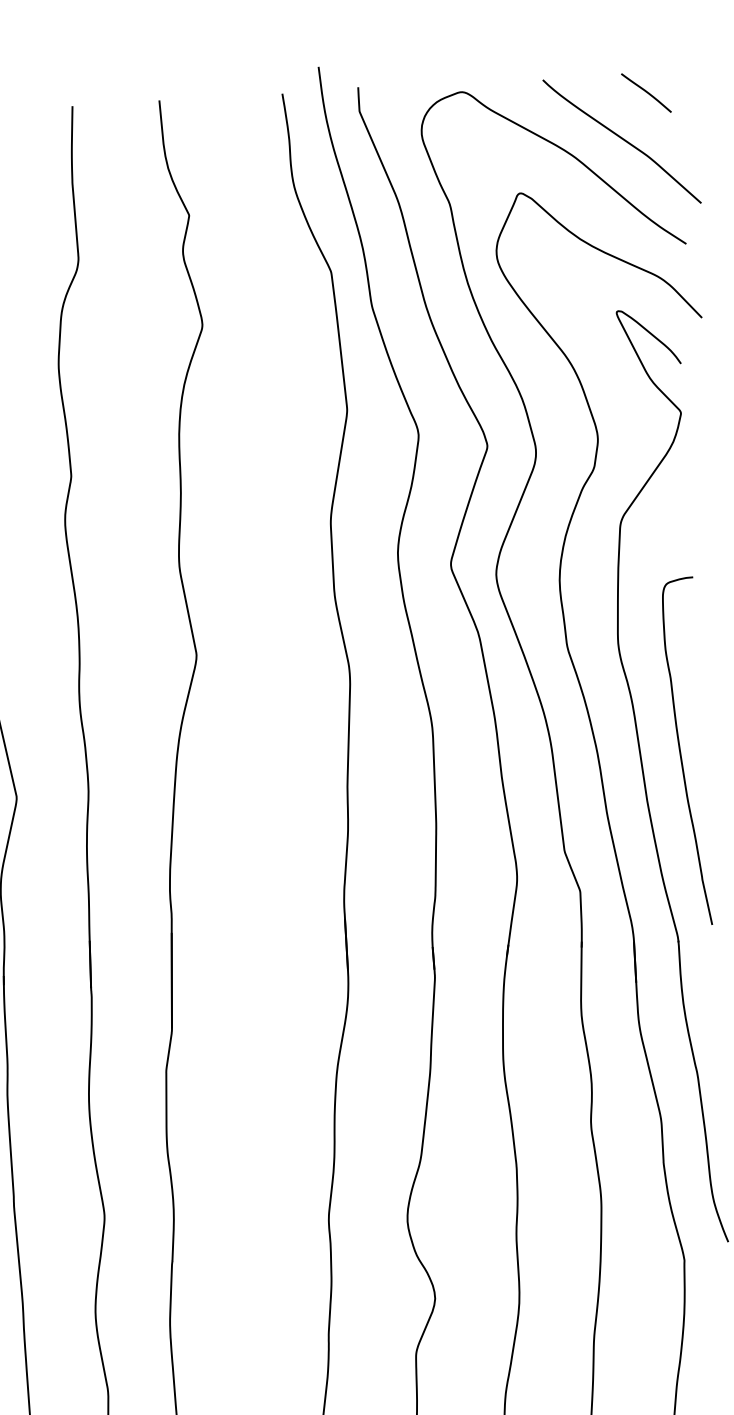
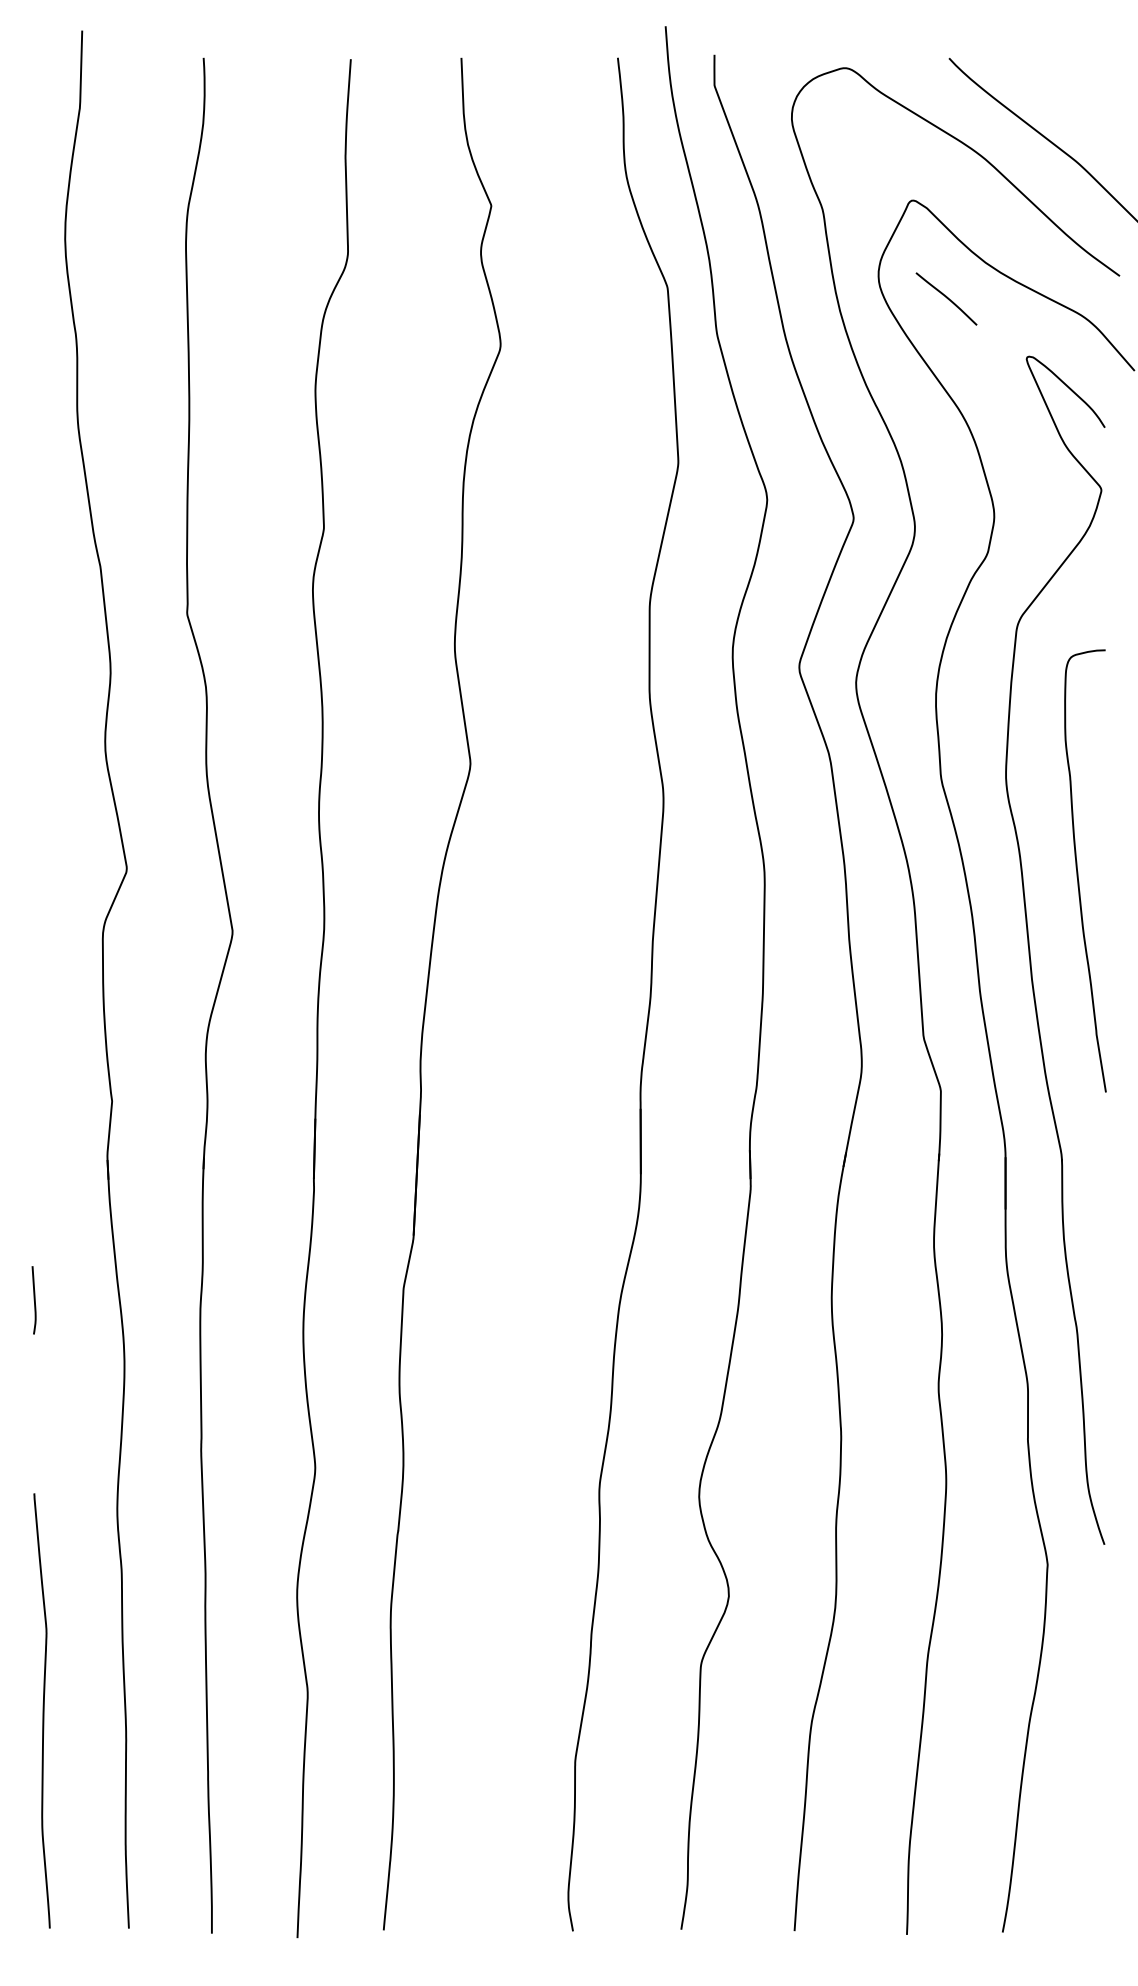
curve: (646, 92) -> (946, 298), moved
curve: (681, 752) -> (1078, 871), moved

